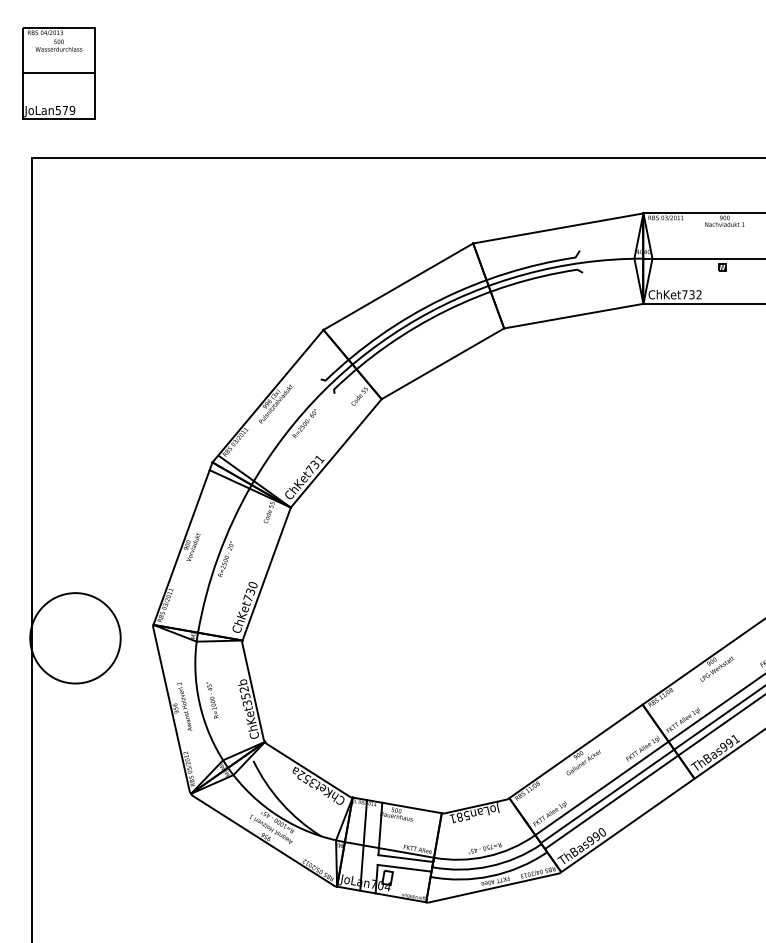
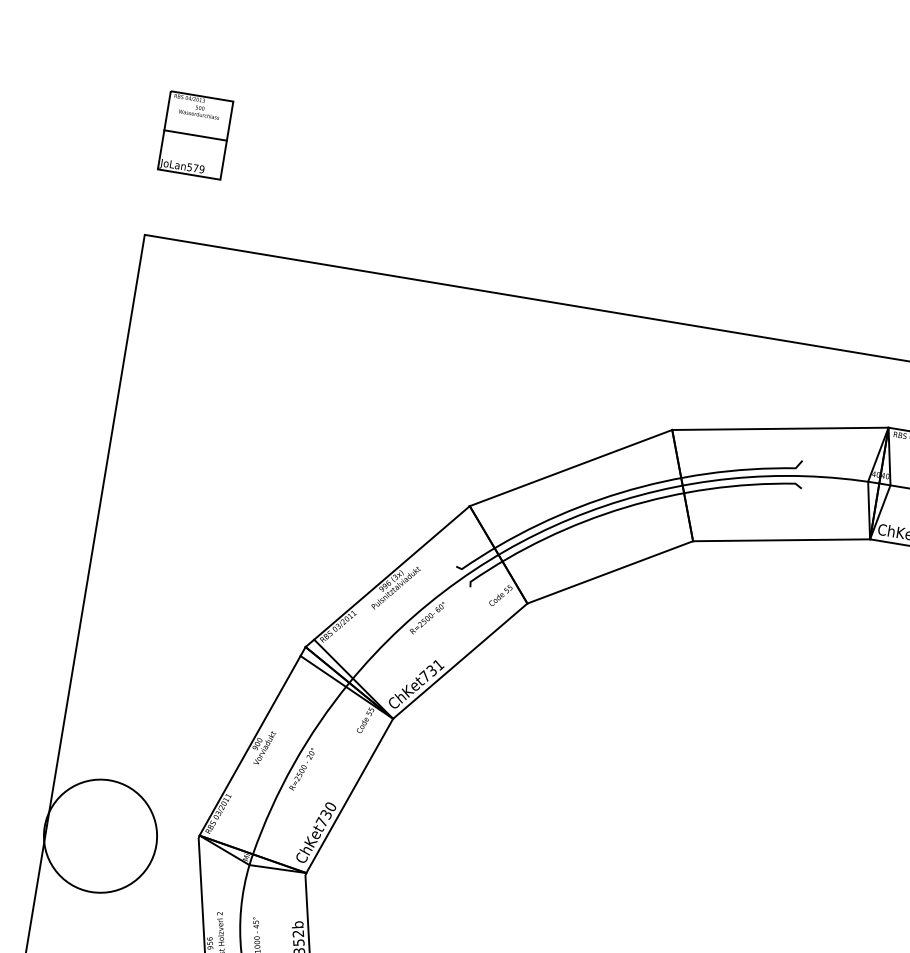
part: (58, 73) -> (194, 135), size x0.7

